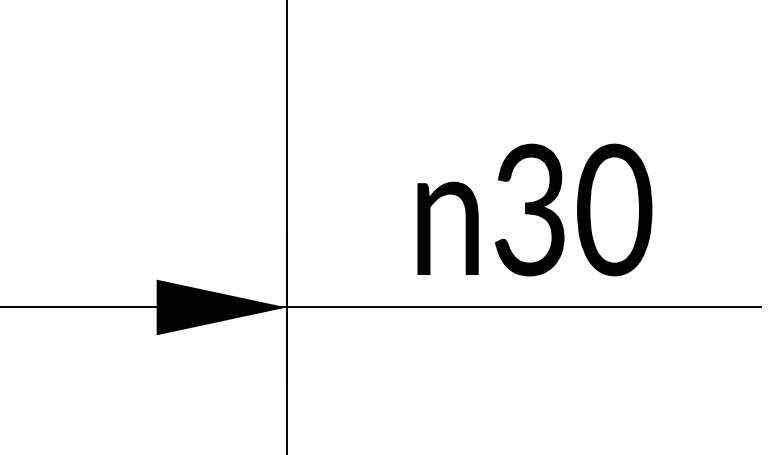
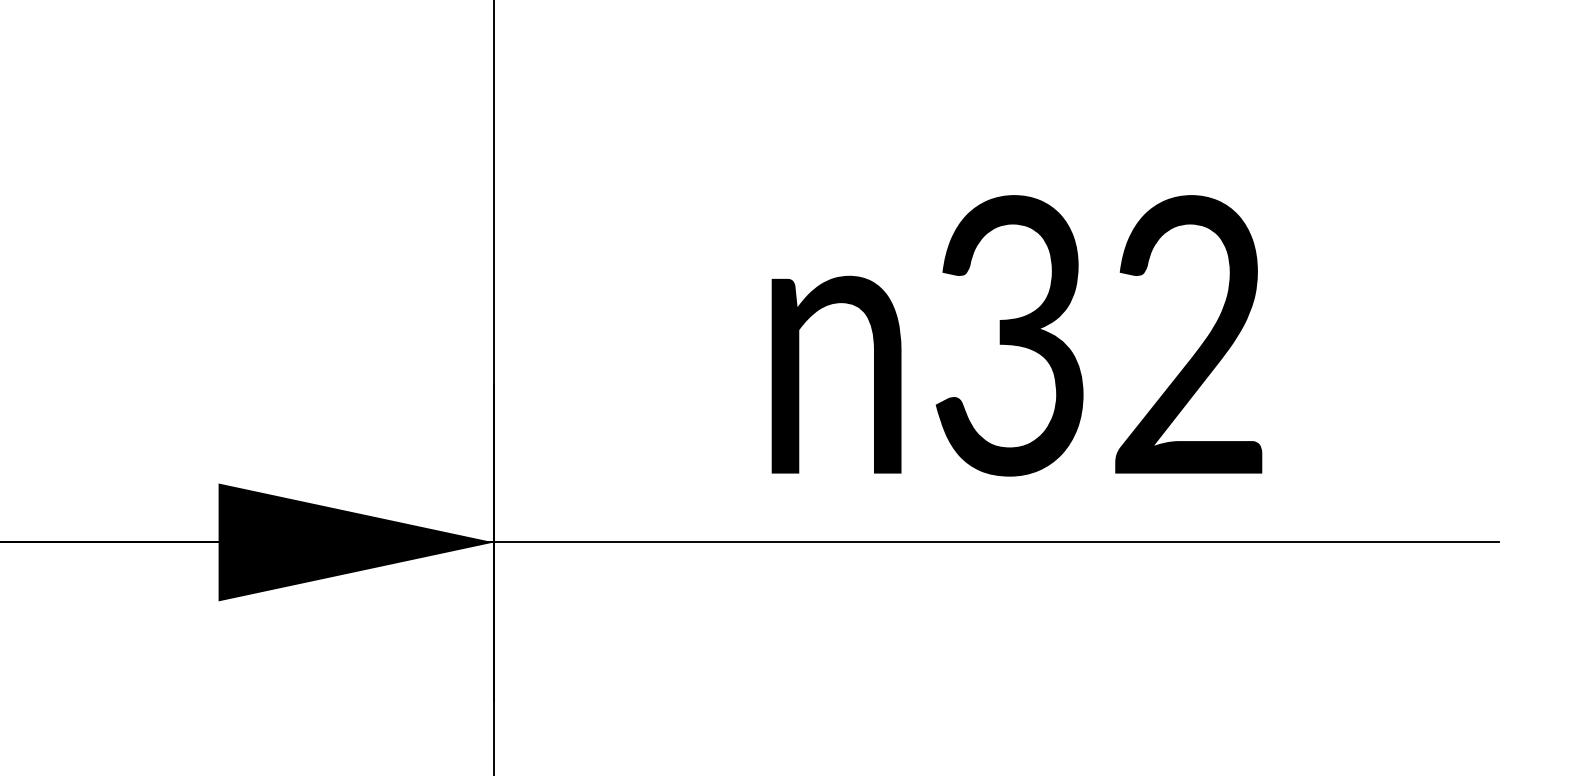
text: (614, 209) -> (1189, 334), 30 -> 32

